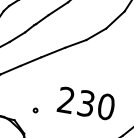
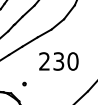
text: (85, 103) -> (58, 61), moved

